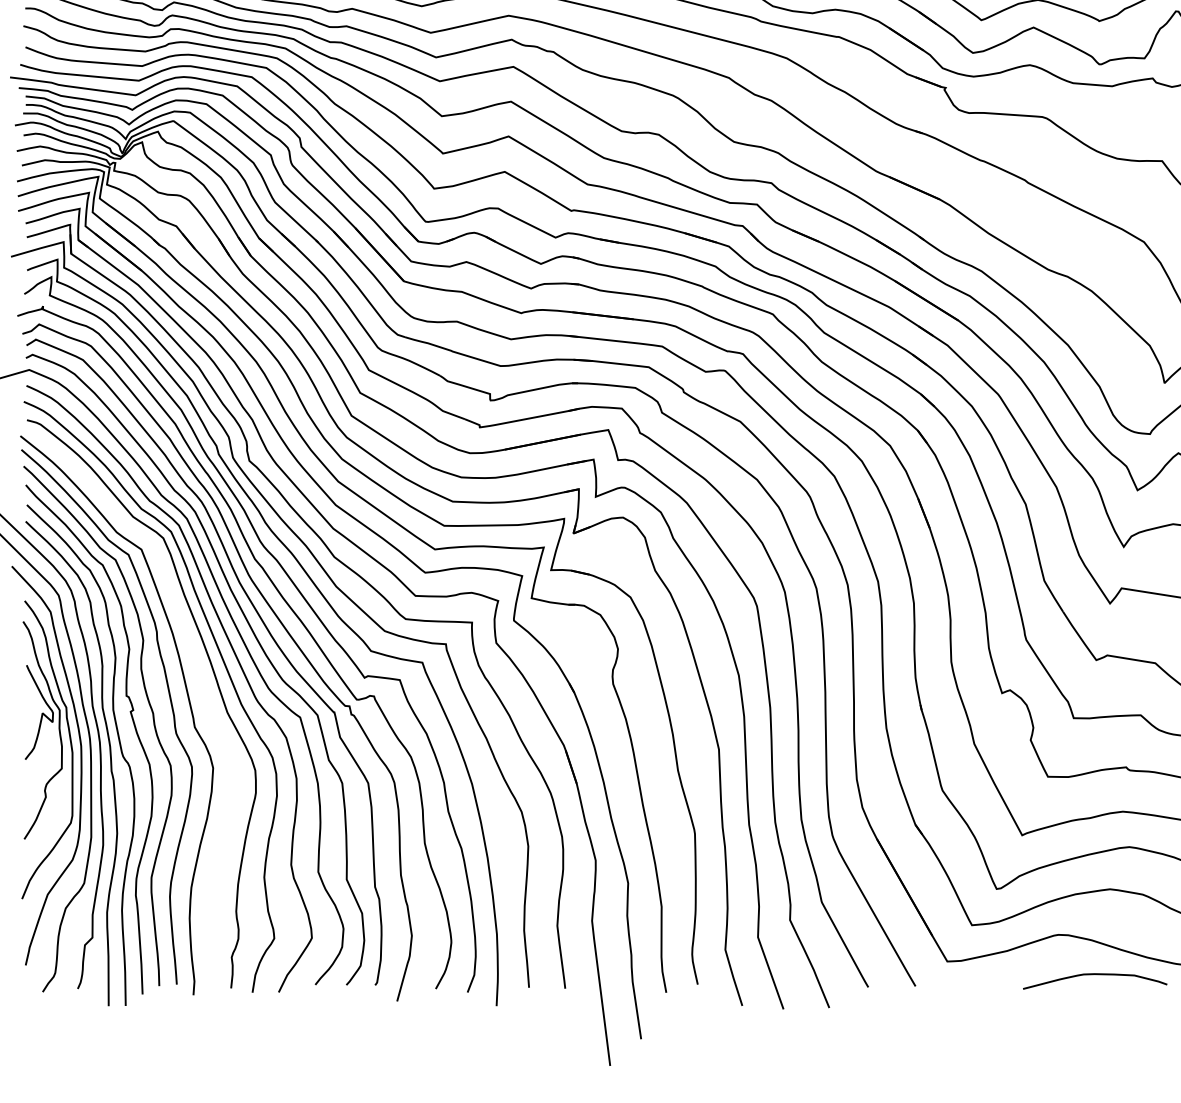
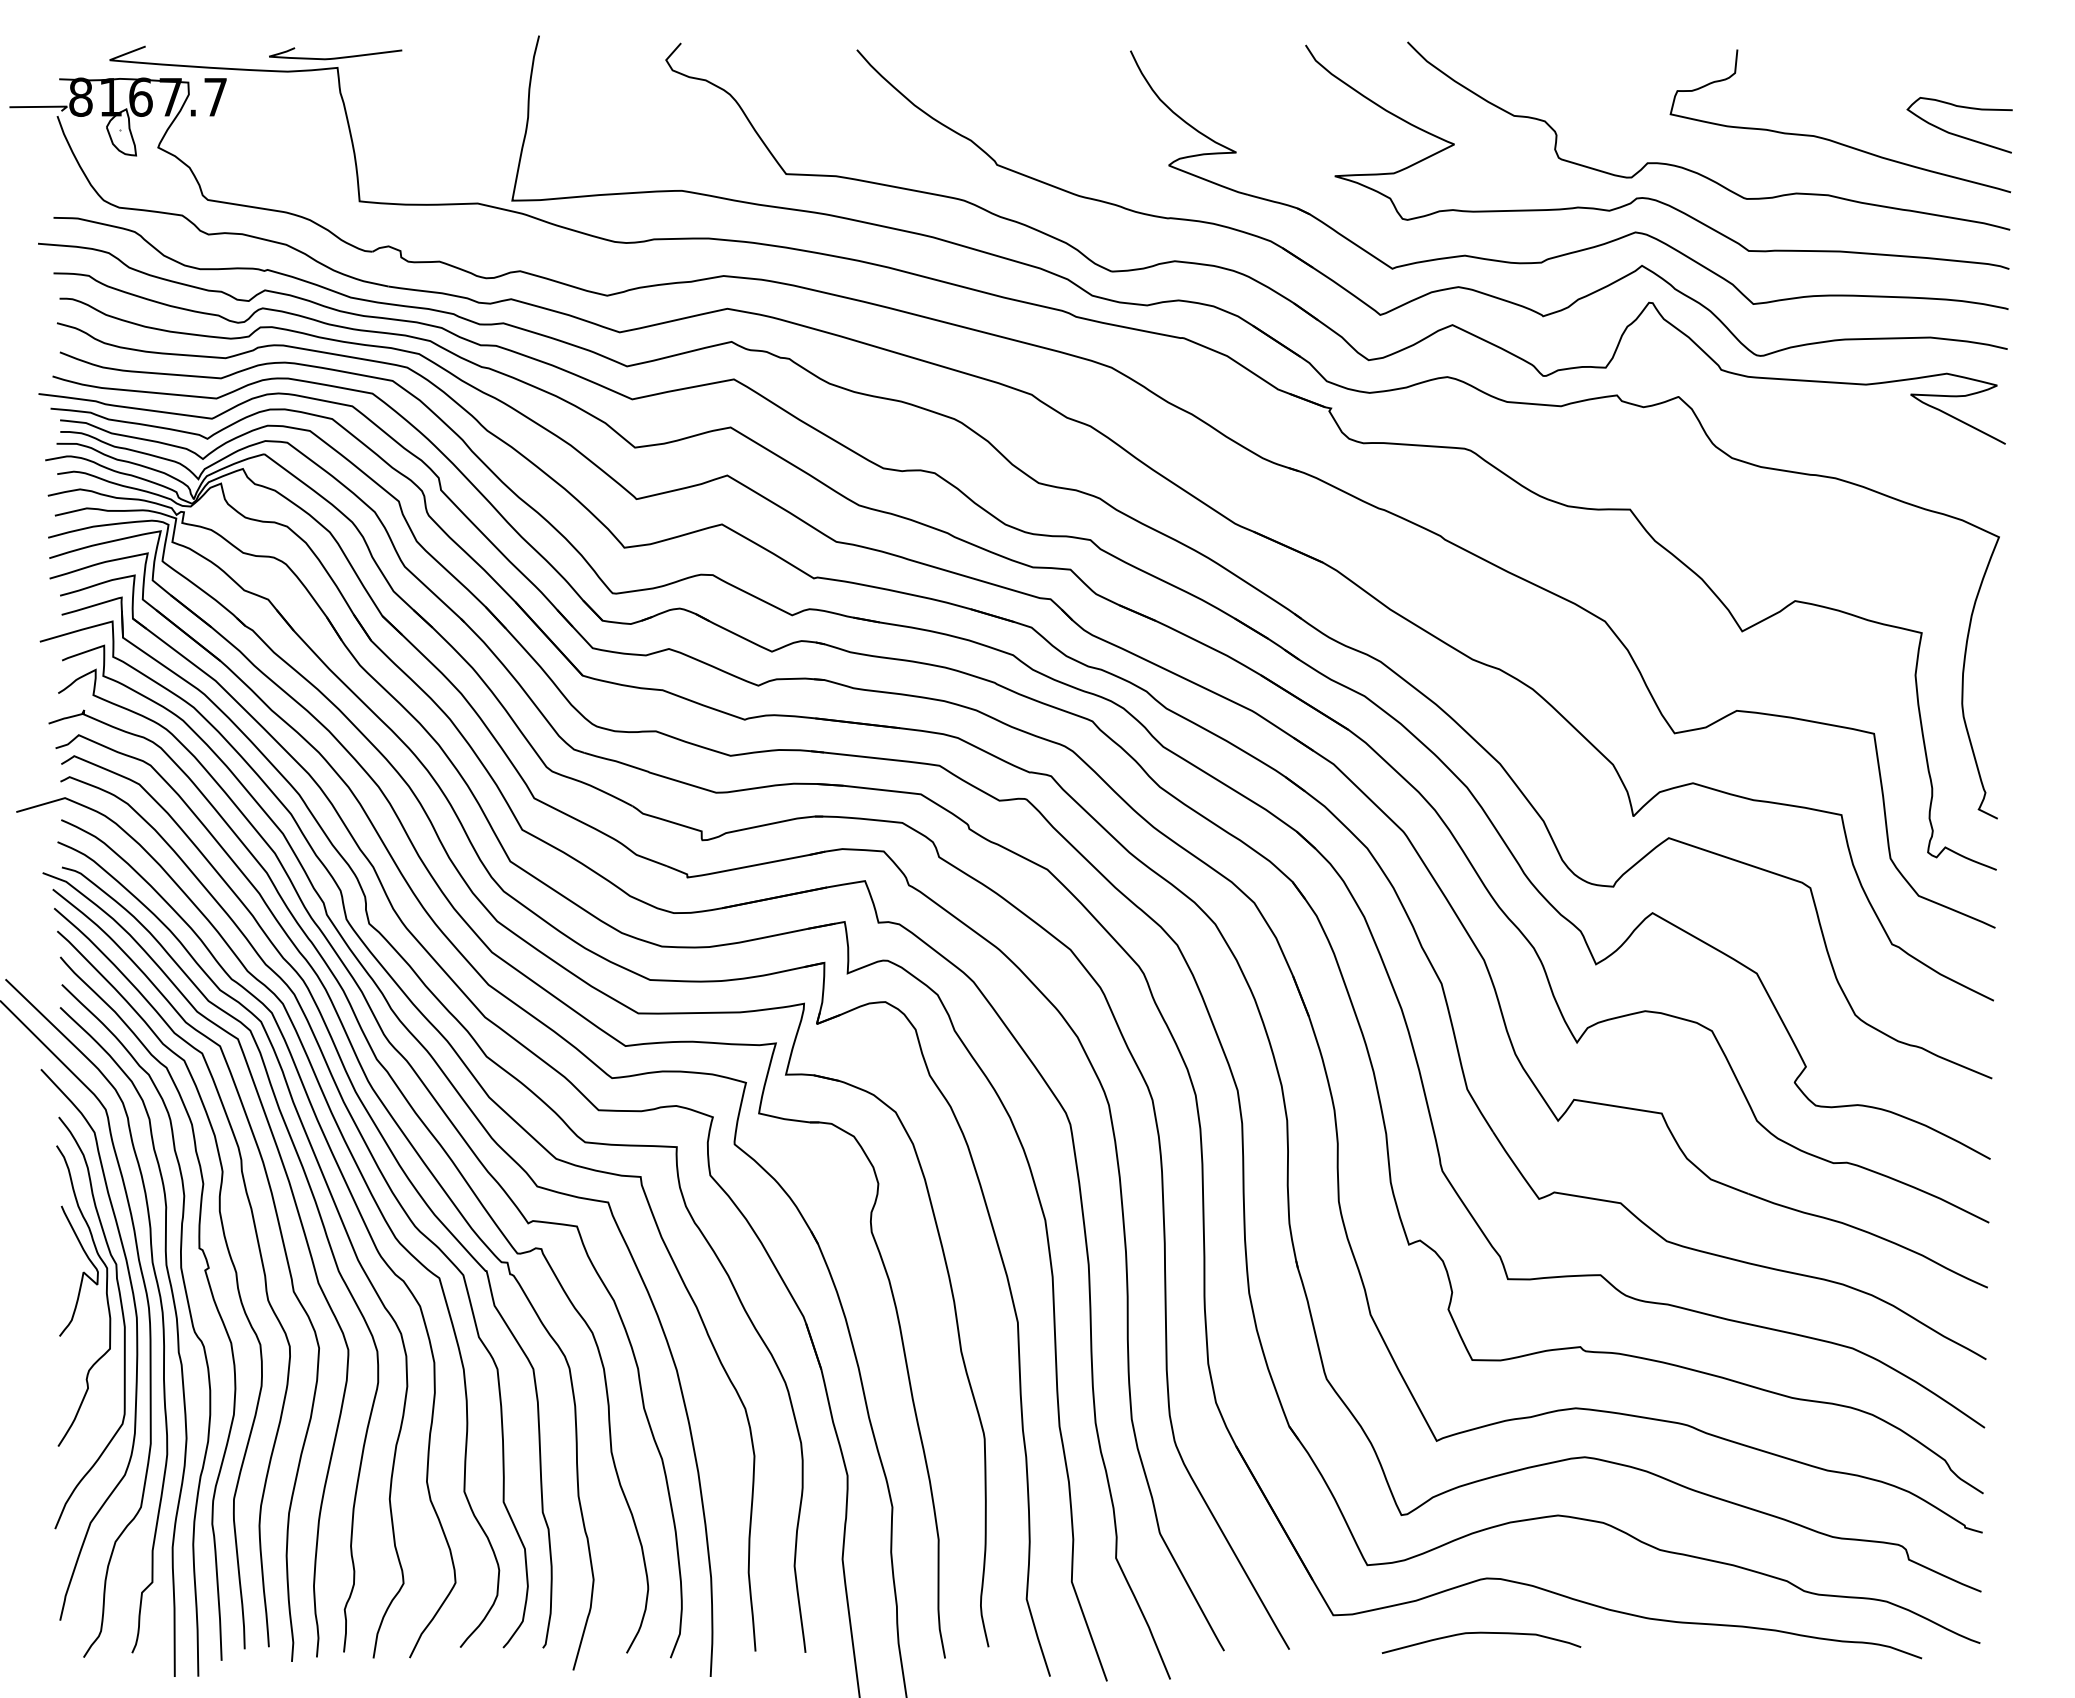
curve: (200, 680) -> (301, 1227), added
curve: (1095, 974) -> (1481, 1633), moved

